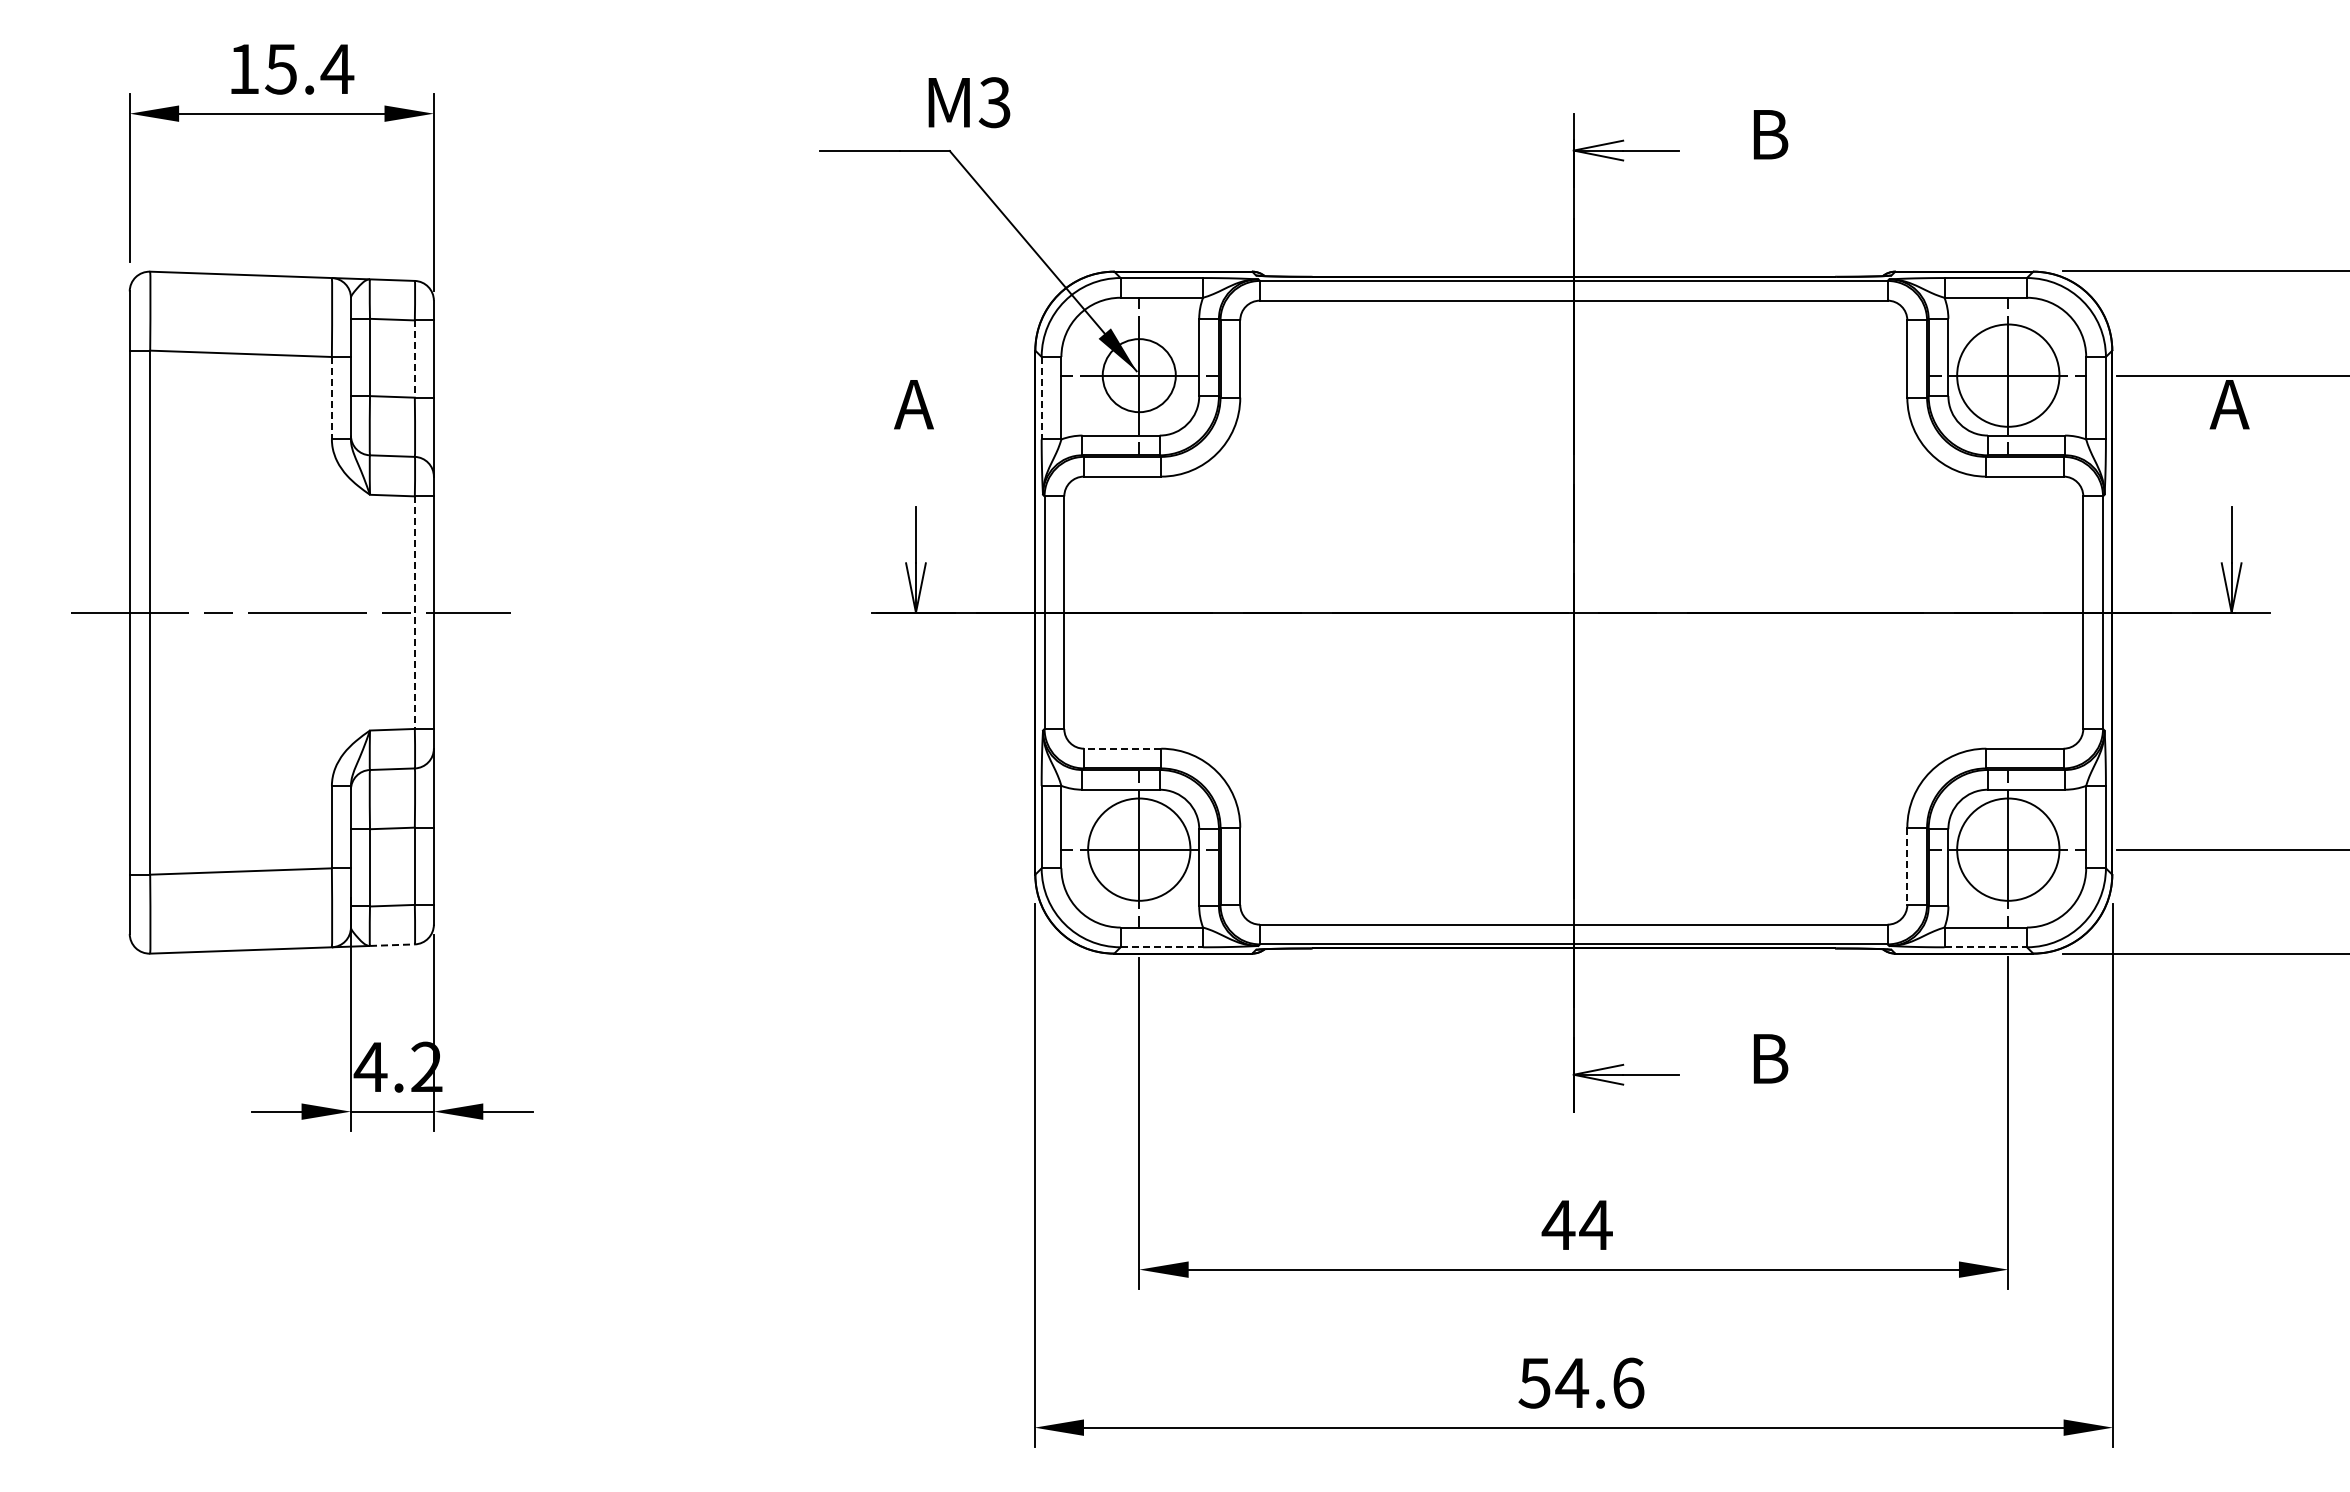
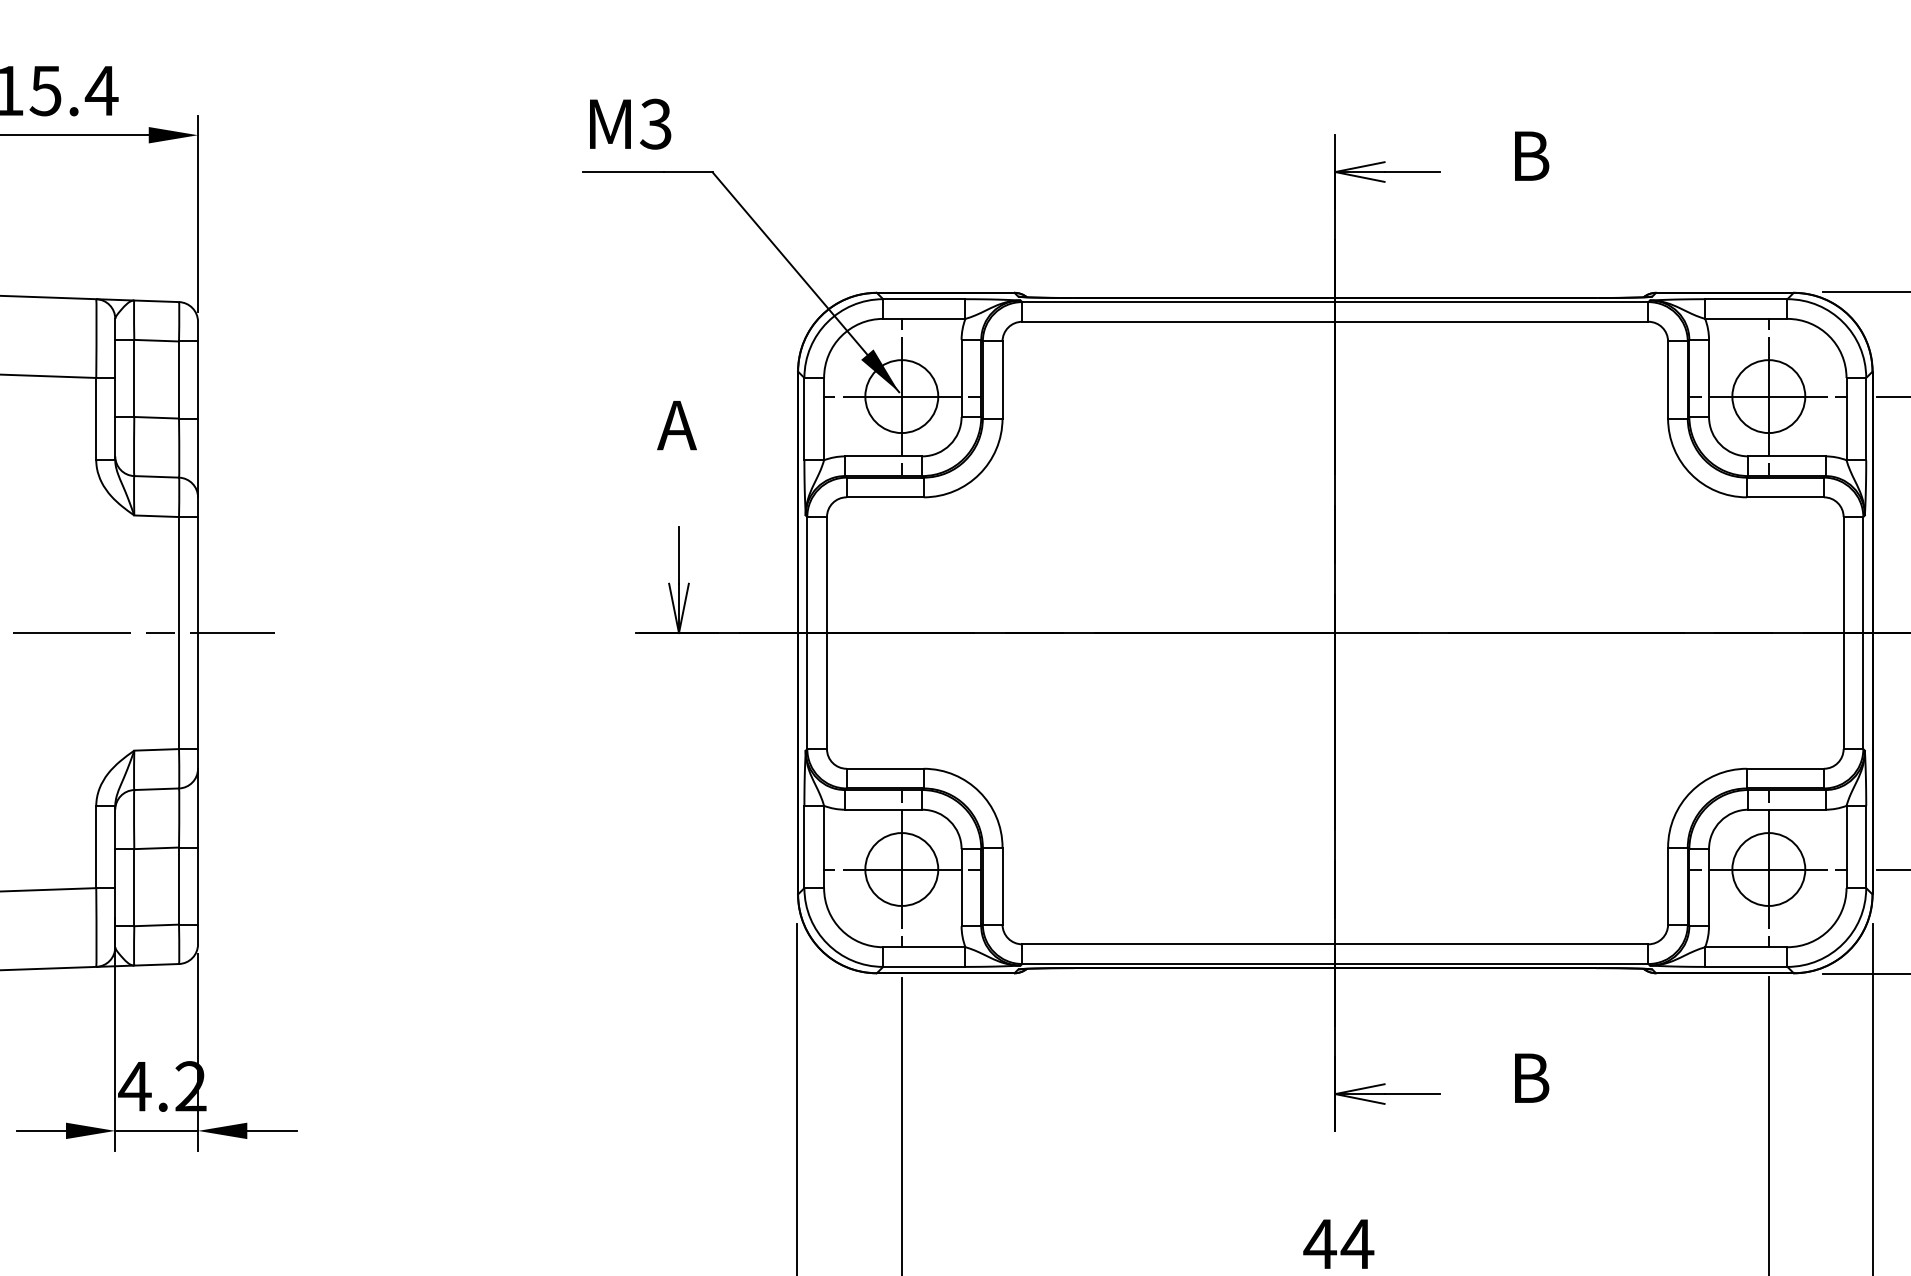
text: (969, 102) -> (630, 124), moved
line: (414, 359) -> (178, 380), dashed -> solid
circle: (2007, 375) -> (1768, 396), size x0.71
line: (331, 398) -> (95, 419), dashed -> solid
line: (1041, 398) -> (804, 419), dashed -> solid
line: (414, 613) -> (178, 633), dashed -> solid
line: (1122, 748) -> (885, 768), dashed -> solid
circle: (1138, 849) -> (901, 869), size x0.71
circle: (2007, 849) -> (1768, 869), size x0.71
line: (1907, 866) -> (1668, 886), dashed -> solid
line: (392, 945) -> (156, 965), dashed -> solid
line: (1162, 947) -> (924, 967), dashed -> solid
line: (1986, 947) -> (1747, 967), dashed -> solid

